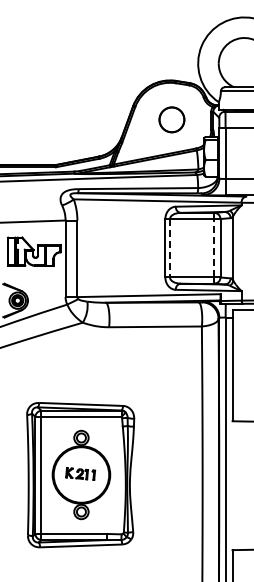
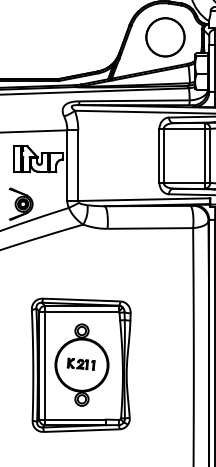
circle: (171, 119) -> (165, 37), size x1.67
line: (214, 247) -> (204, 155), dashed -> solid
line: (170, 248) -> (164, 156), dashed -> solid

